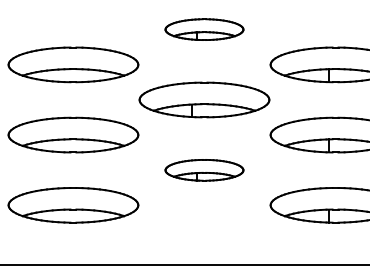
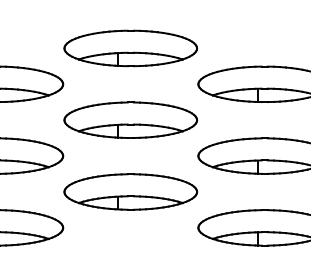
part: (204, 29) -> (130, 48), size x1.67
part: (204, 170) -> (130, 192), size x1.67

